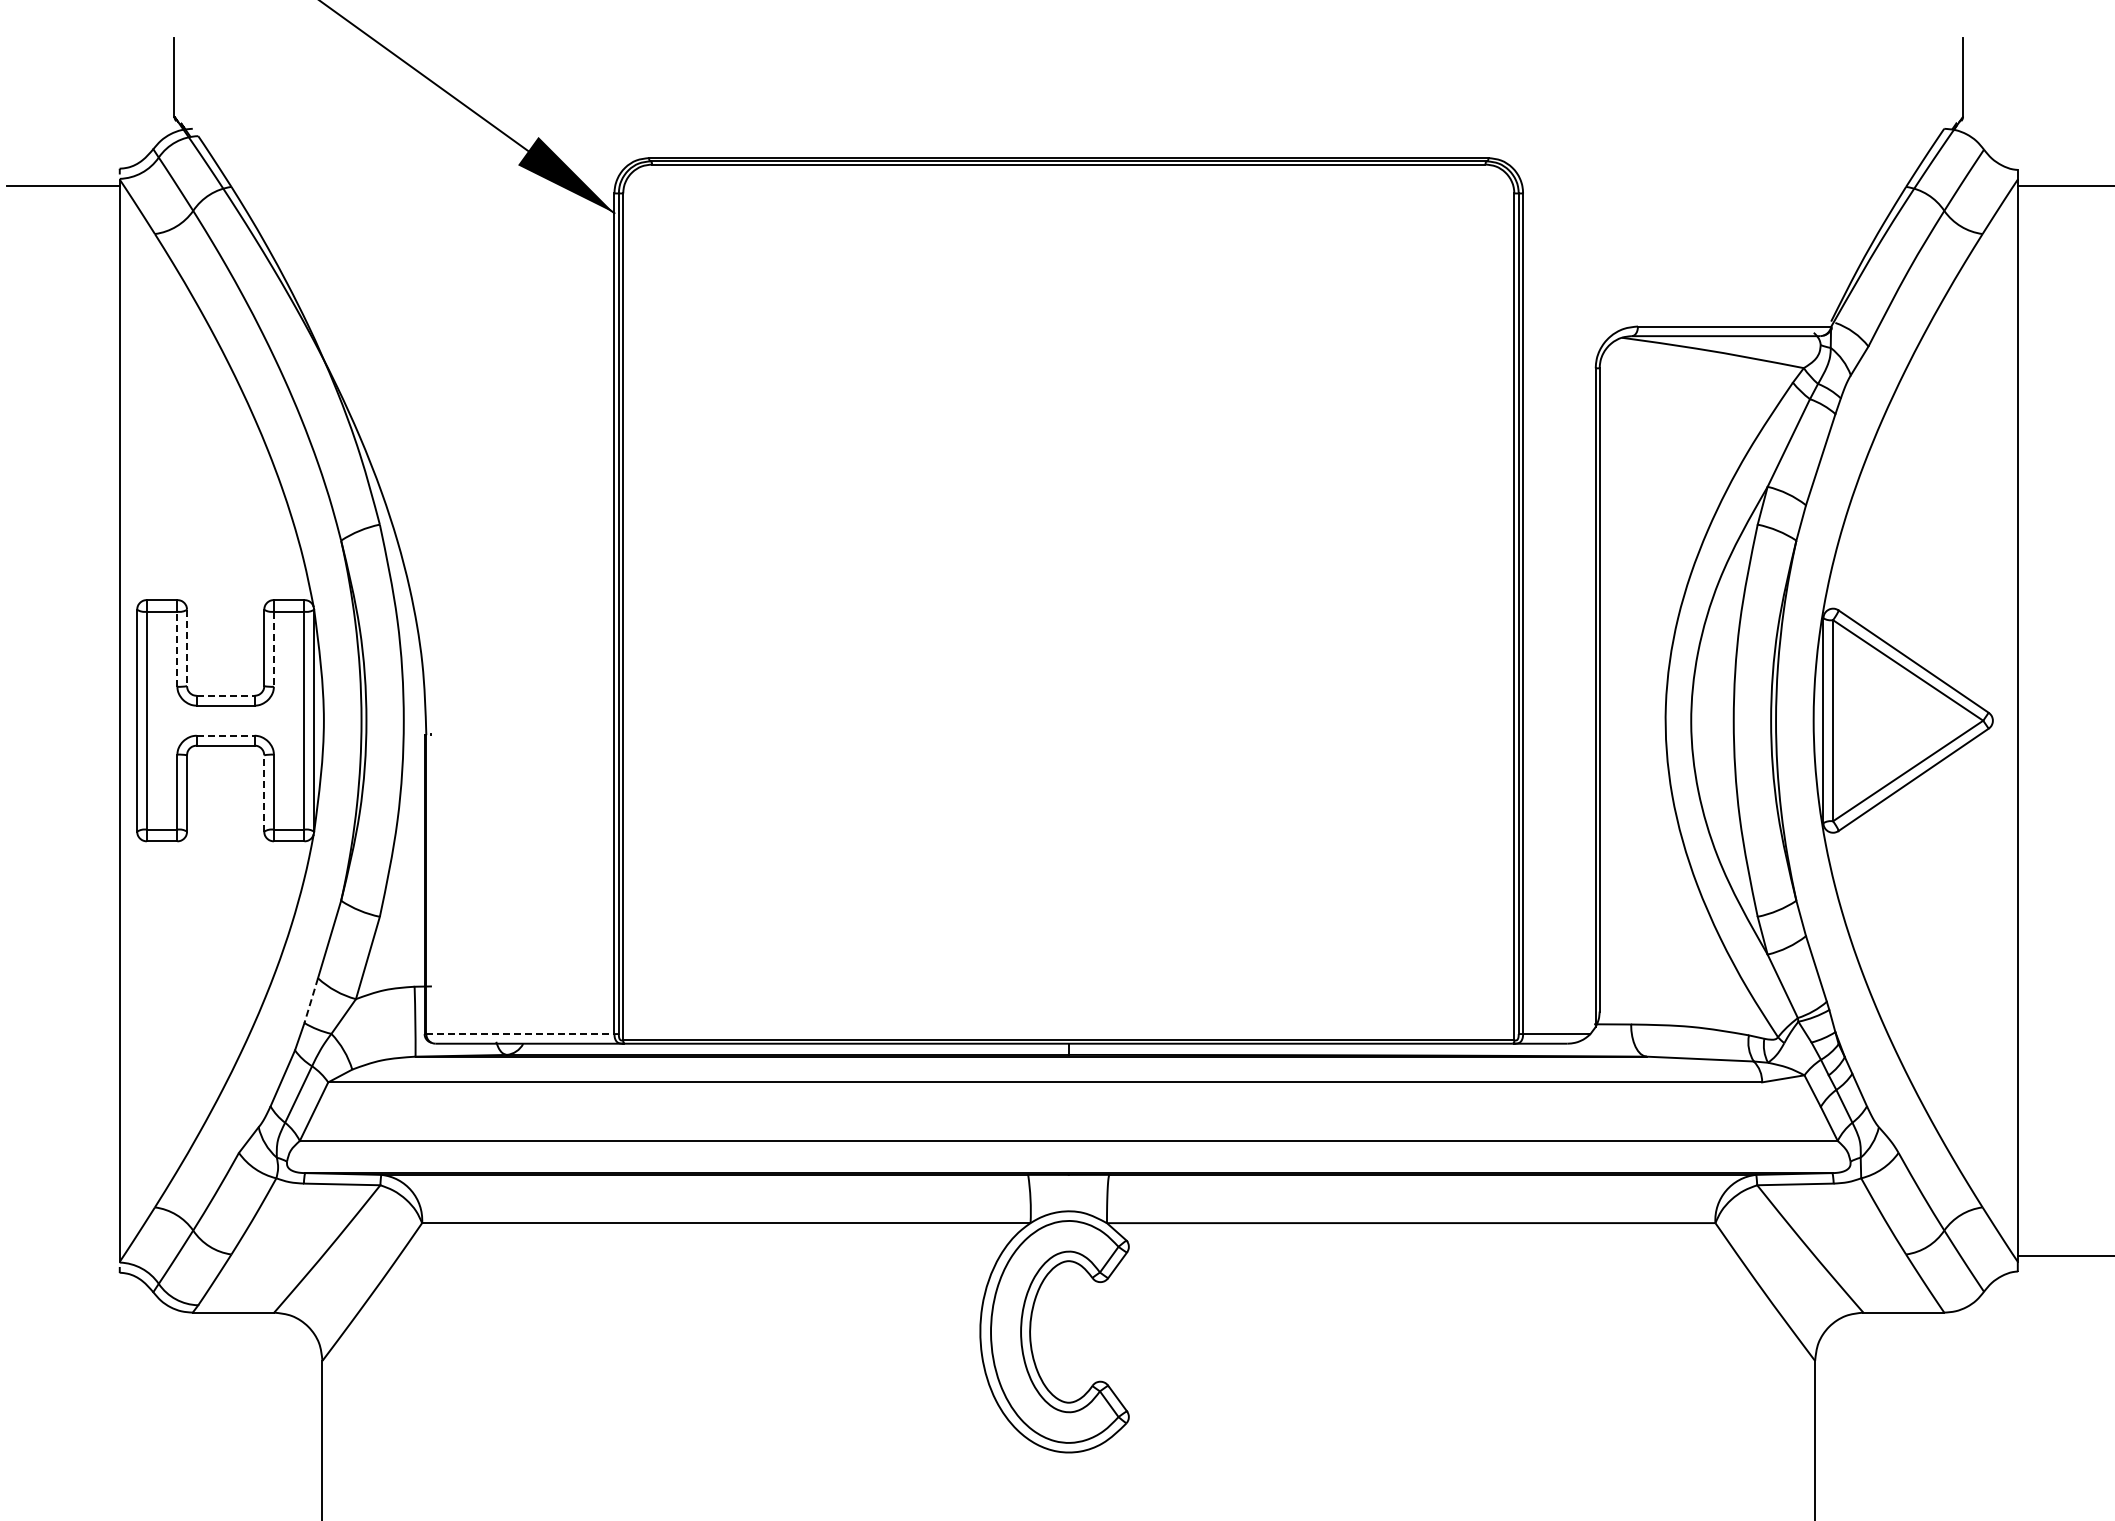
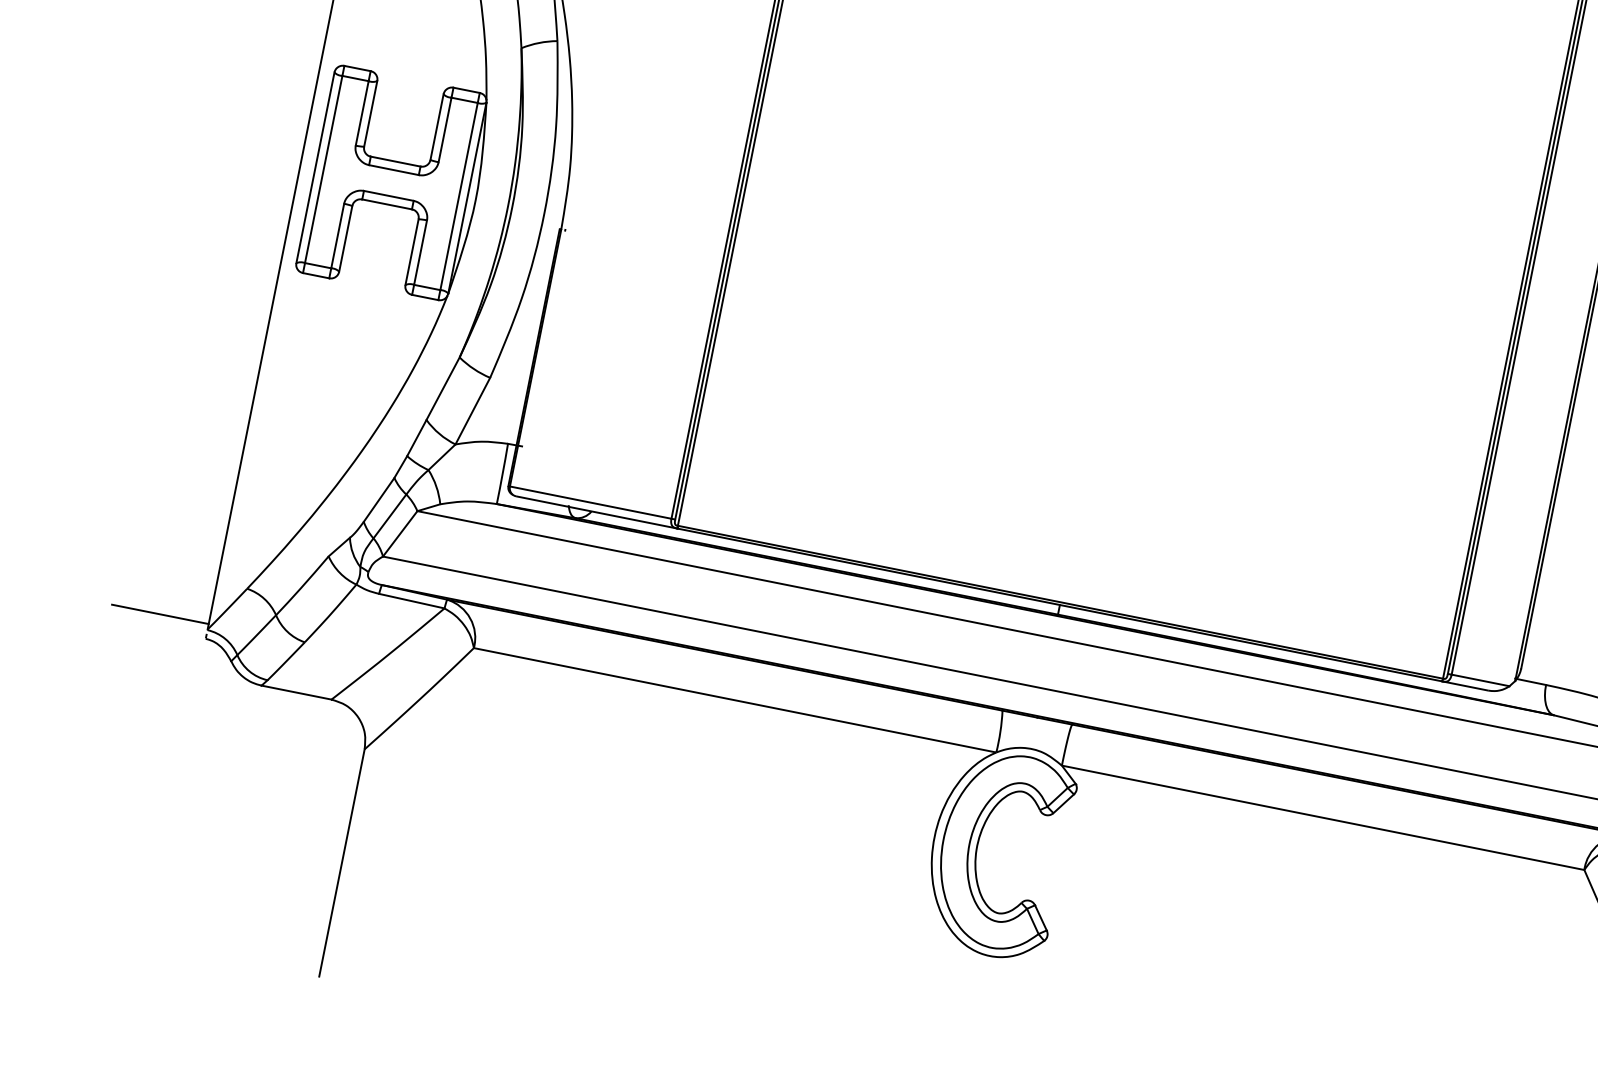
line: (187, 648) -> (371, 114), dashed -> solid
line: (177, 649) -> (362, 113), dashed -> solid
line: (273, 649) -> (444, 130), dashed -> solid
line: (225, 695) -> (395, 161), dashed -> solid
line: (225, 735) -> (388, 195), dashed -> solid
line: (264, 793) -> (412, 252), dashed -> solid
line: (311, 1001) -> (416, 438), dashed -> solid
line: (520, 1034) -> (590, 503), dashed -> solid
line: (63, 1255) -> (160, 614), added

